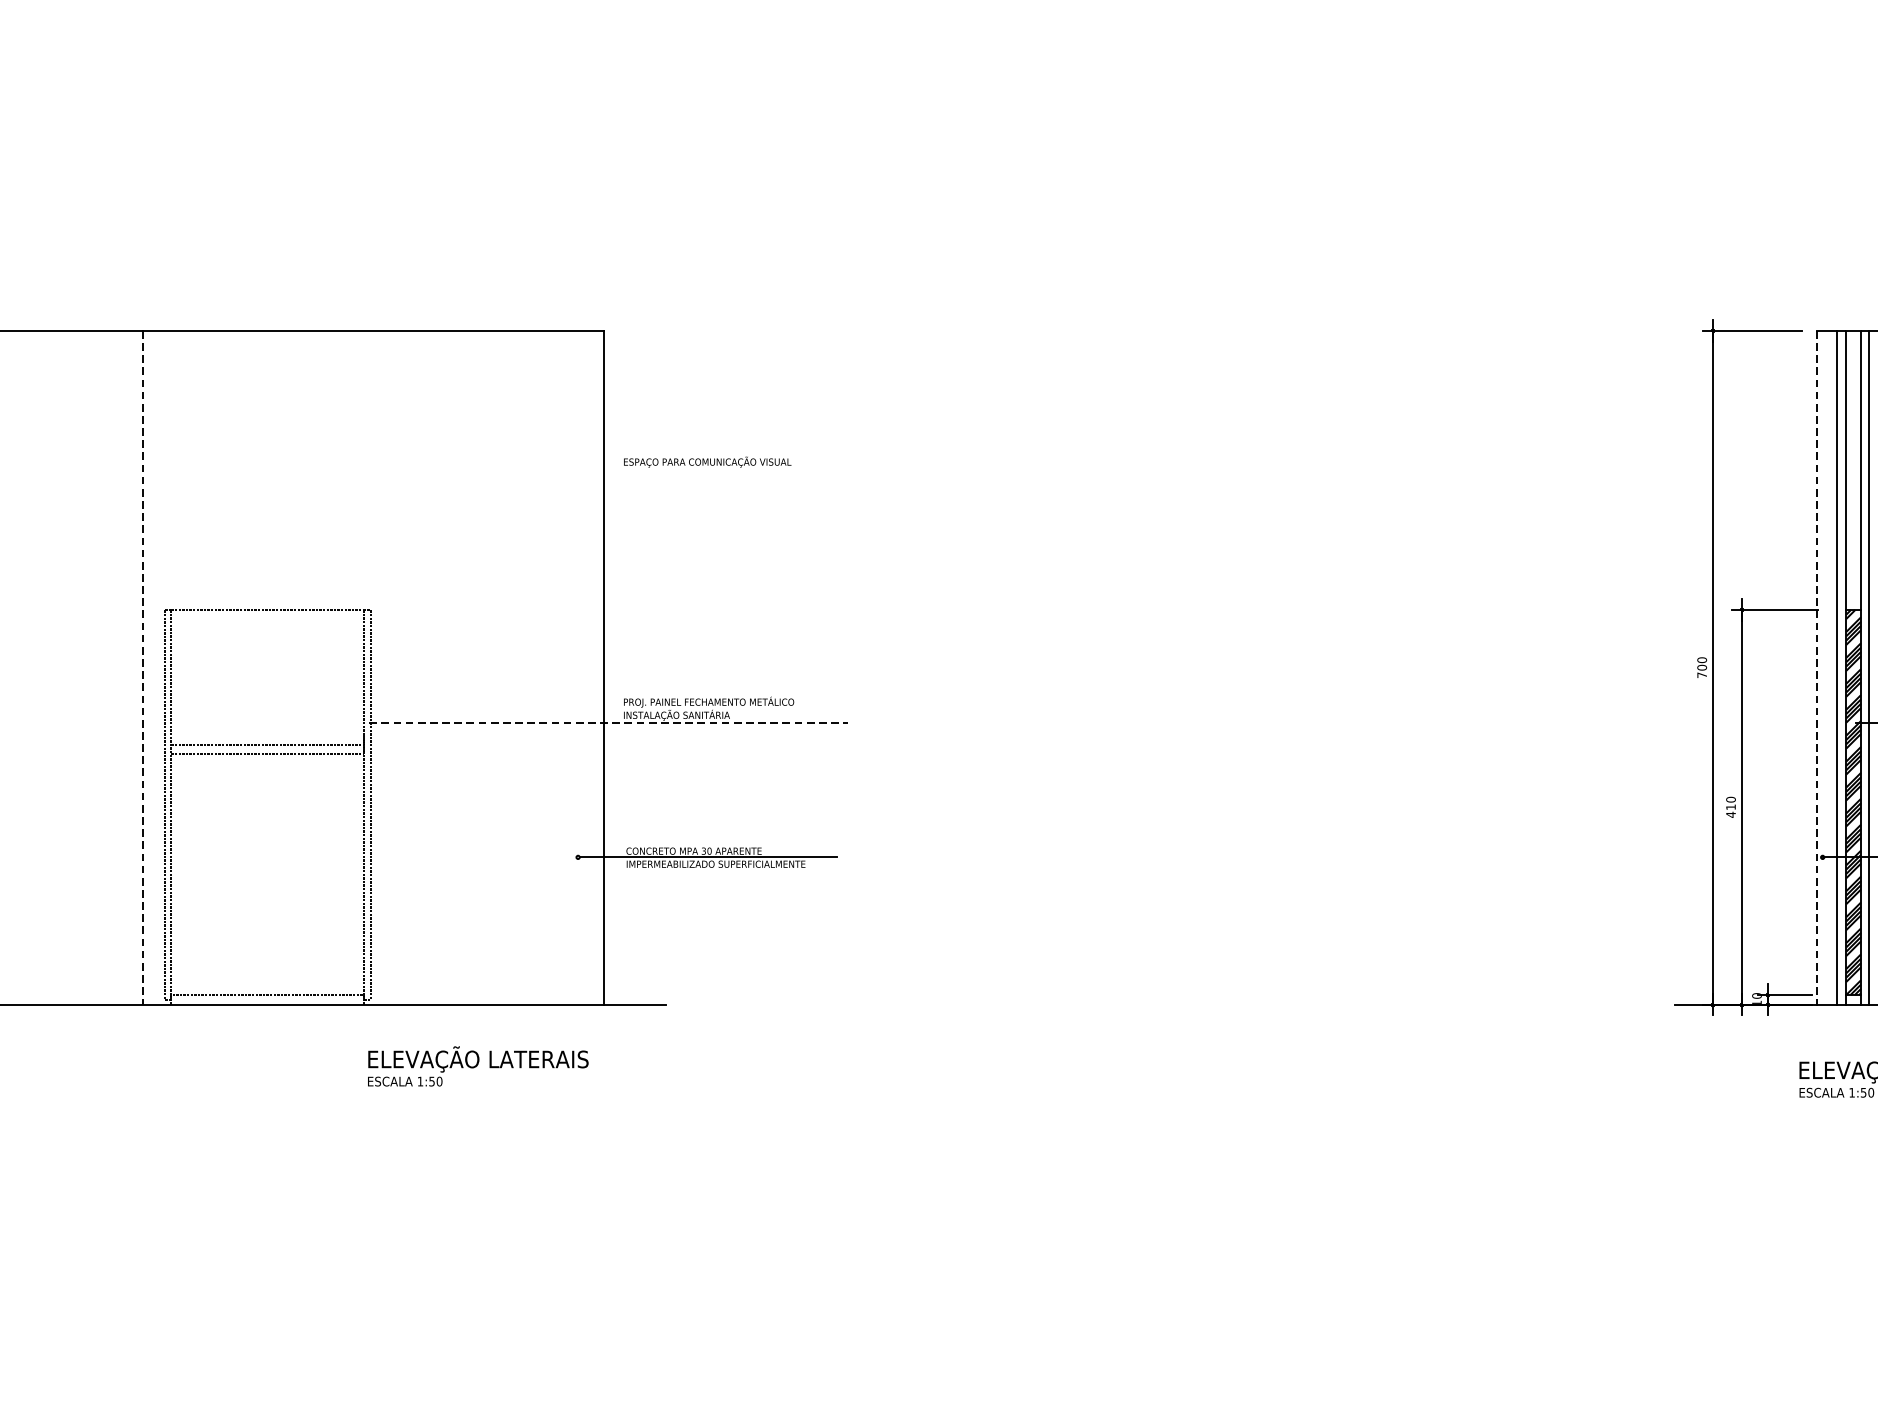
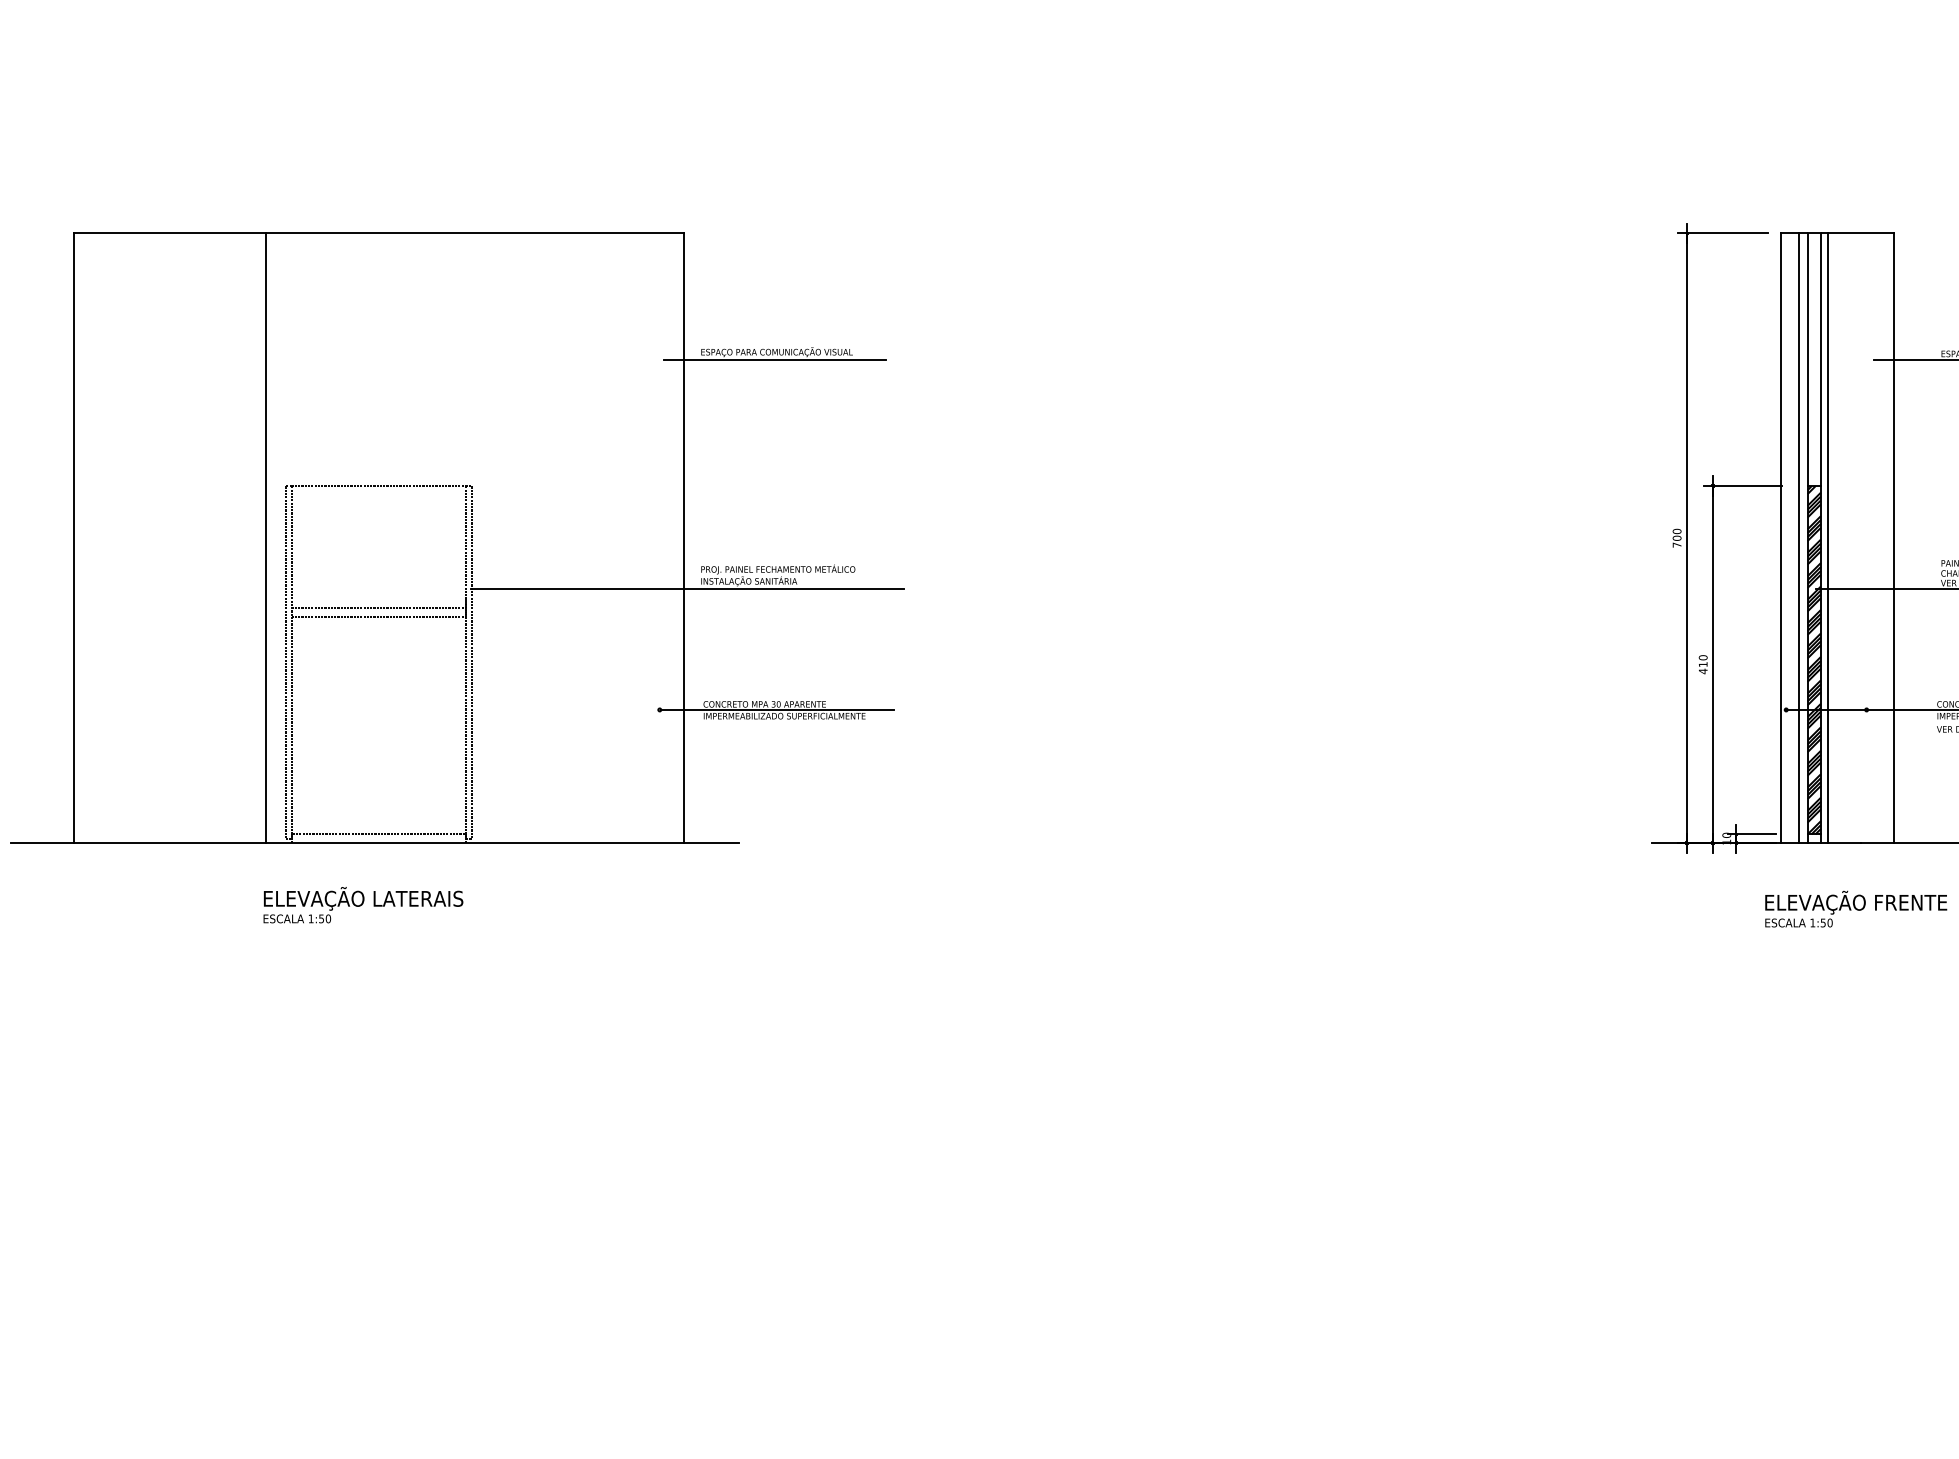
line: (704, 470) -> (774, 359), added
line: (142, 667) -> (265, 538), dashed -> solid
line: (1816, 667) -> (1780, 538), dashed -> solid
line: (608, 723) -> (687, 588), dashed -> solid
text: (478, 1066) -> (363, 905), moved

